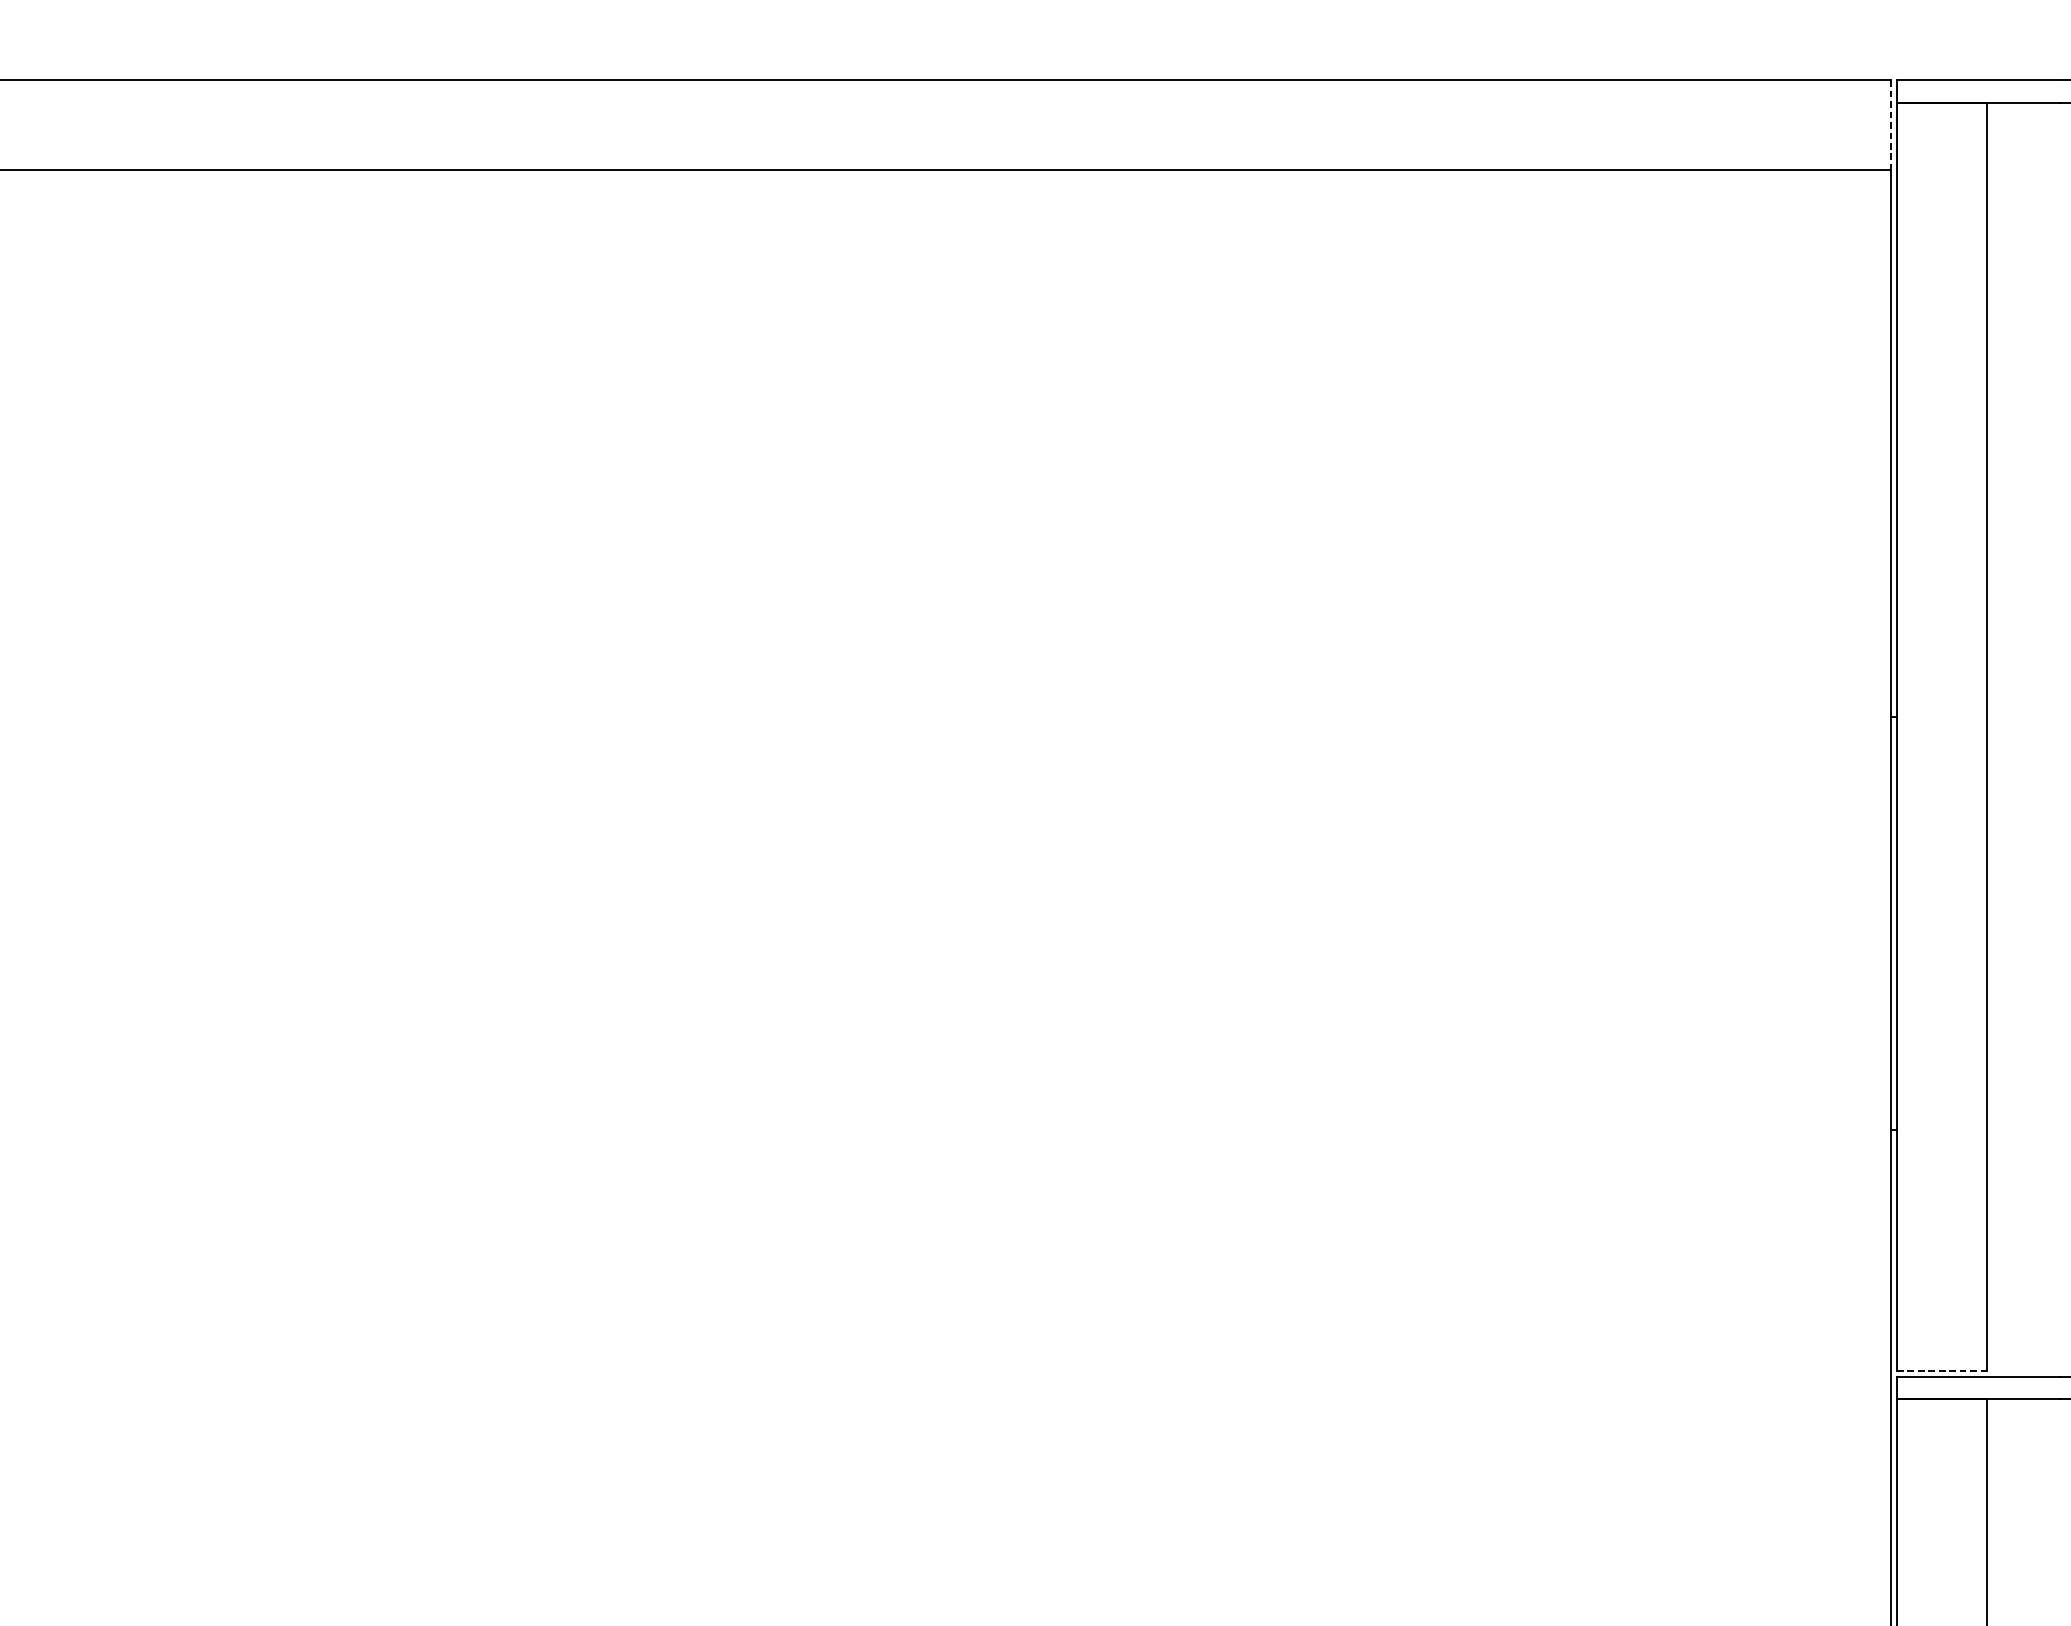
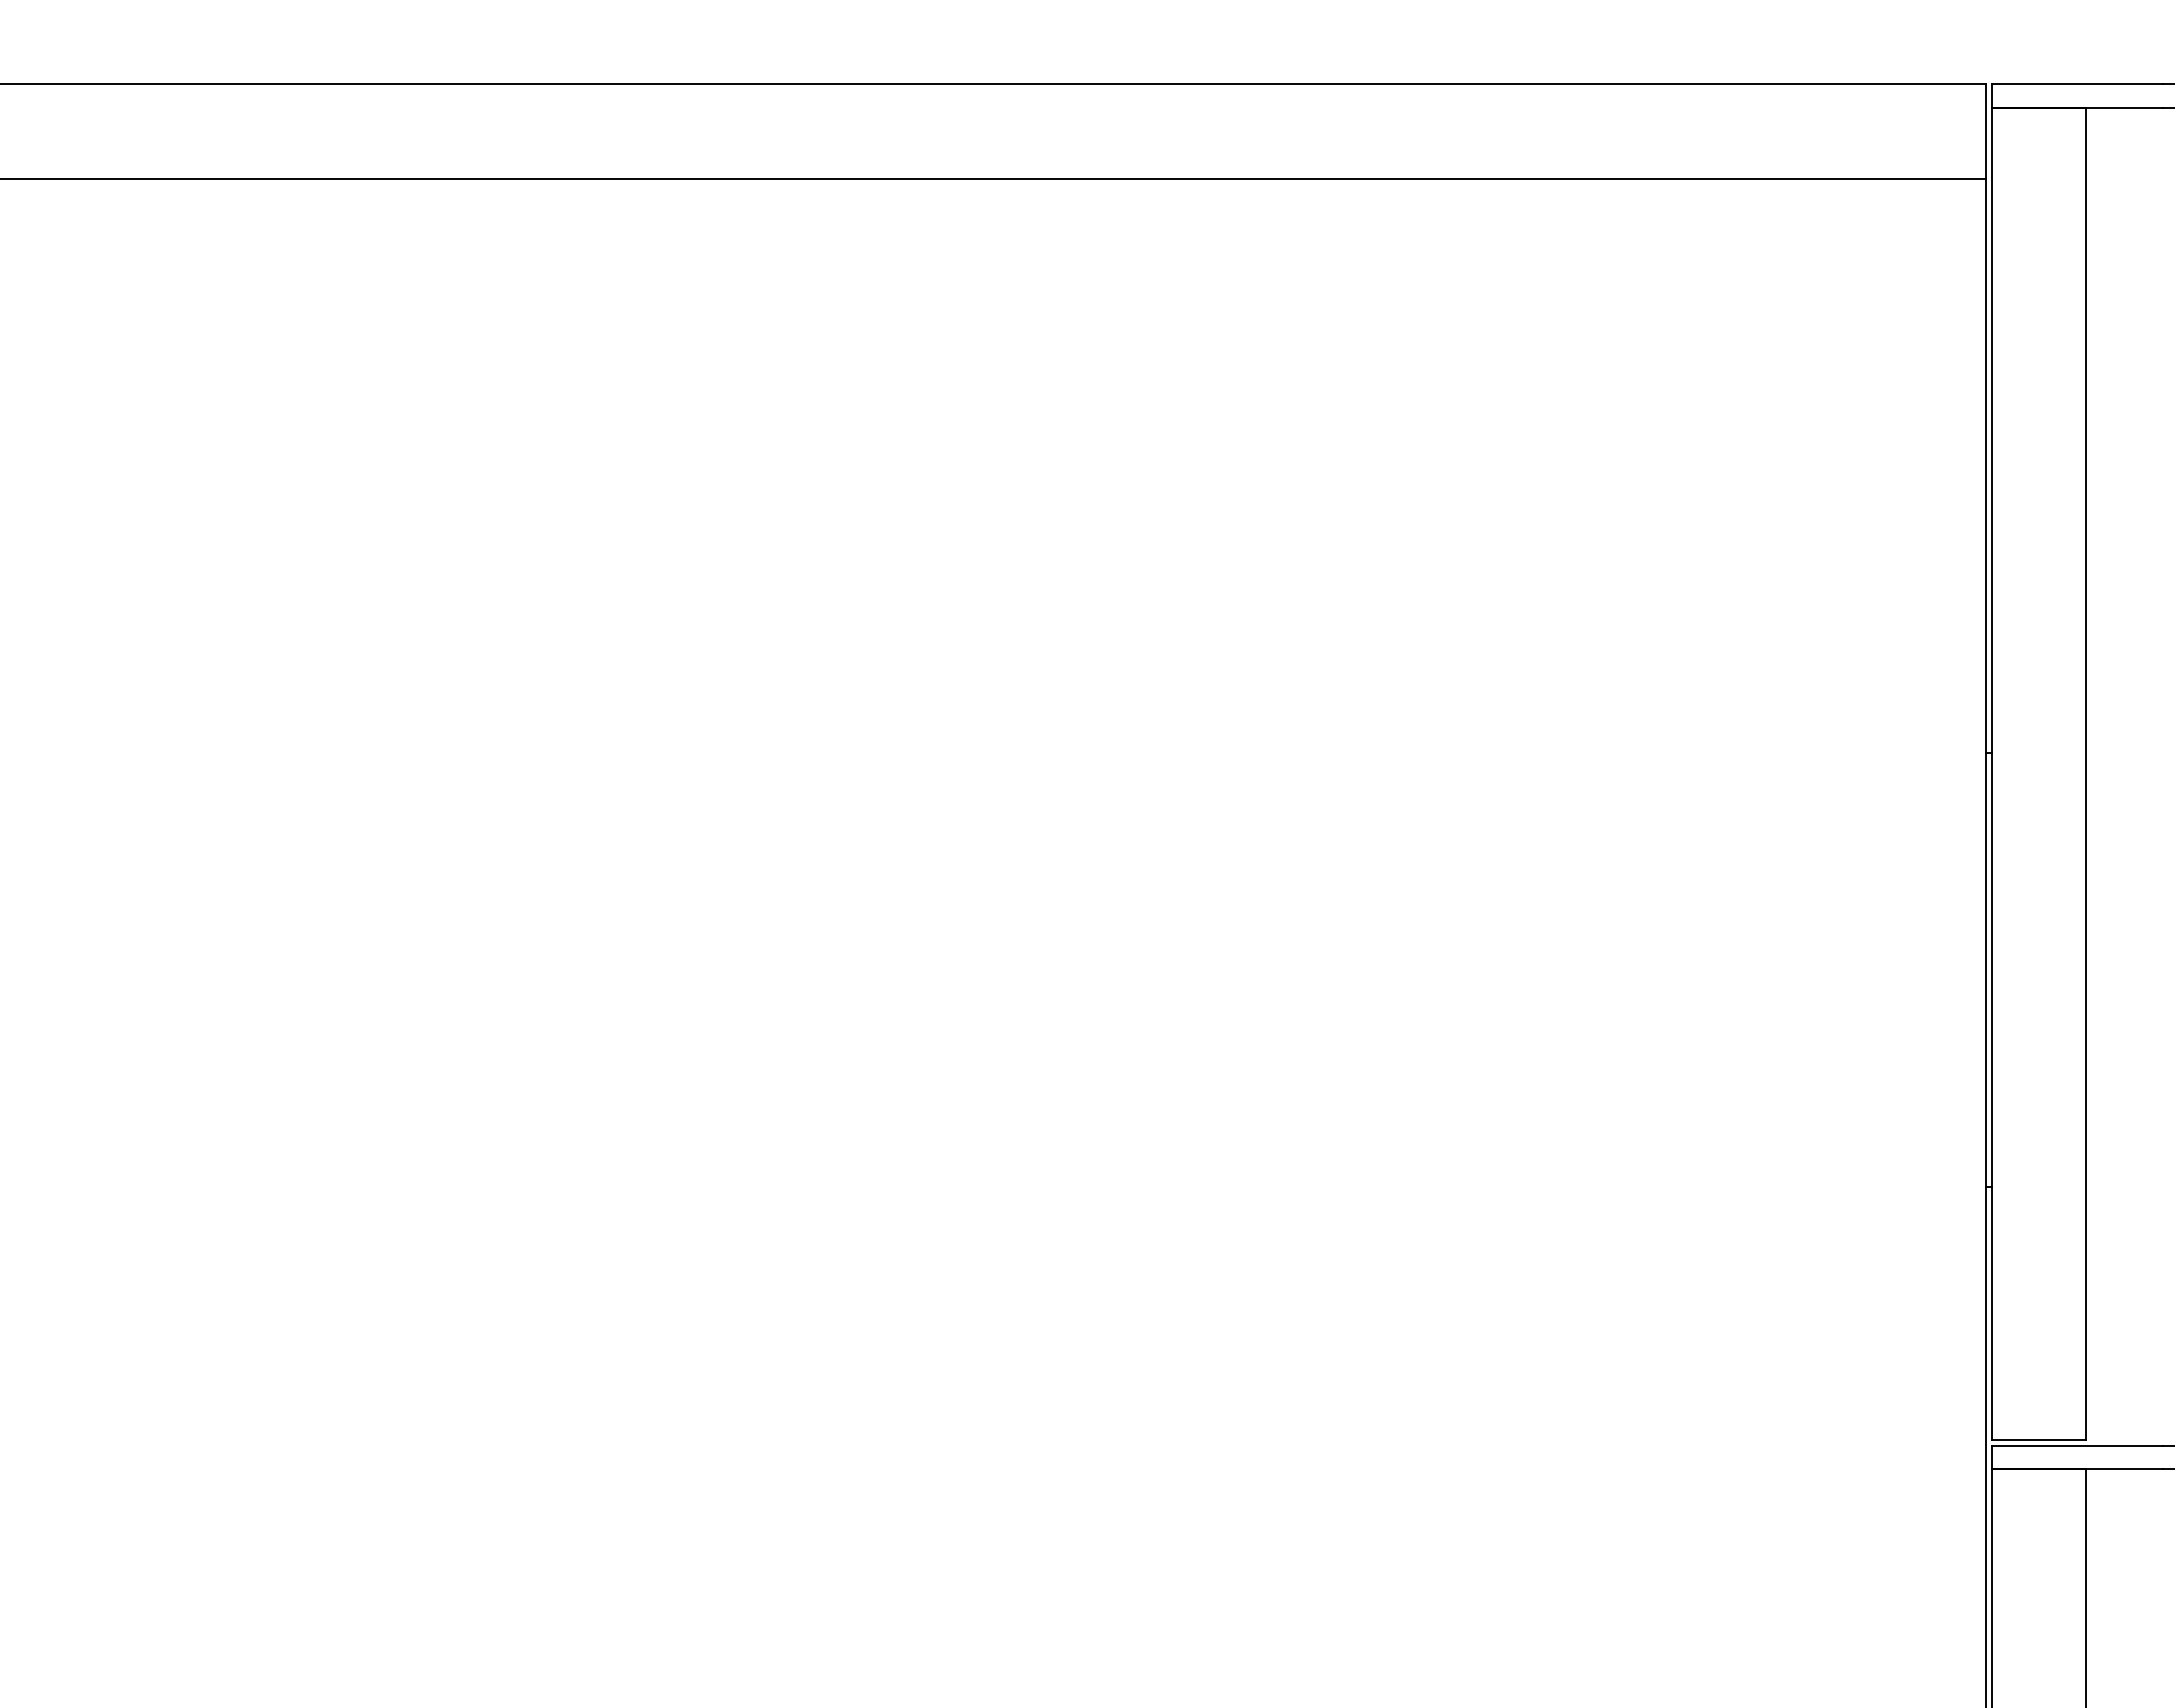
line: (1891, 125) -> (1986, 132), dashed -> solid
line: (1942, 1371) -> (2039, 1440), dashed -> solid

